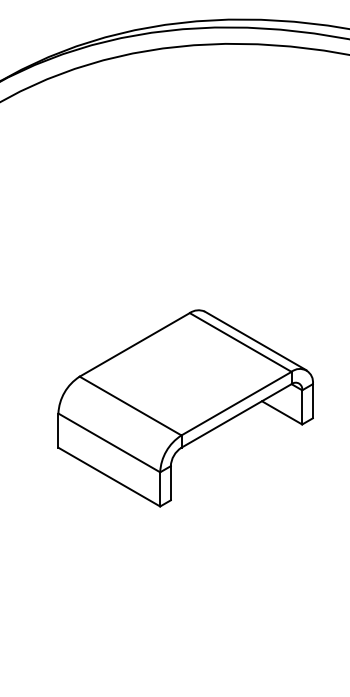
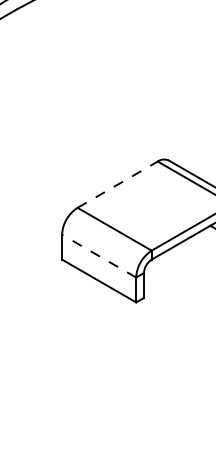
line: (134, 344) -> (117, 184), solid -> dashed
line: (109, 442) -> (99, 255), solid -> dashed

